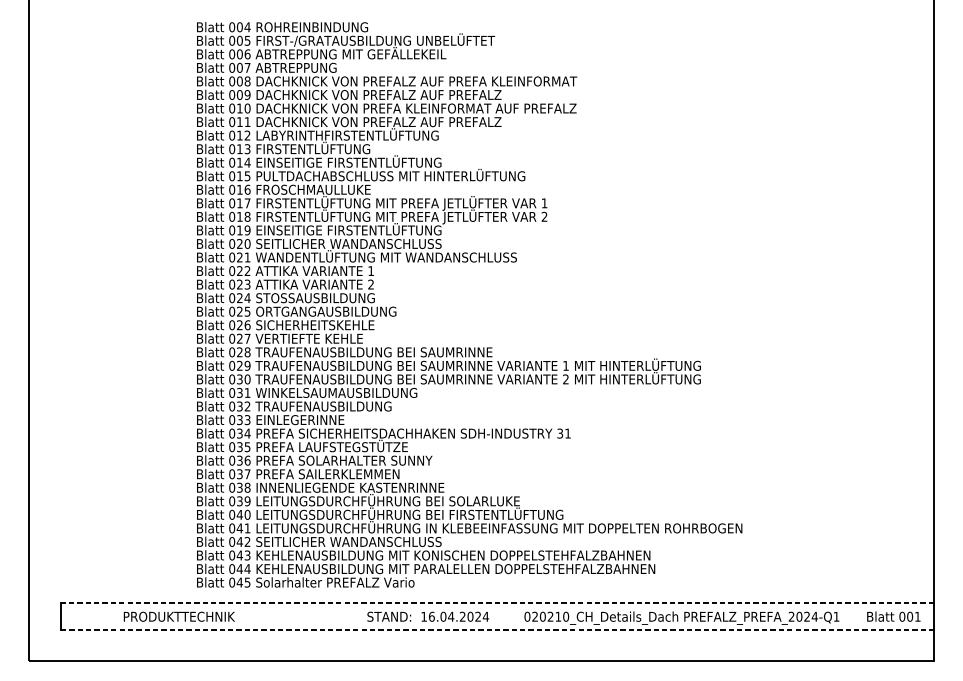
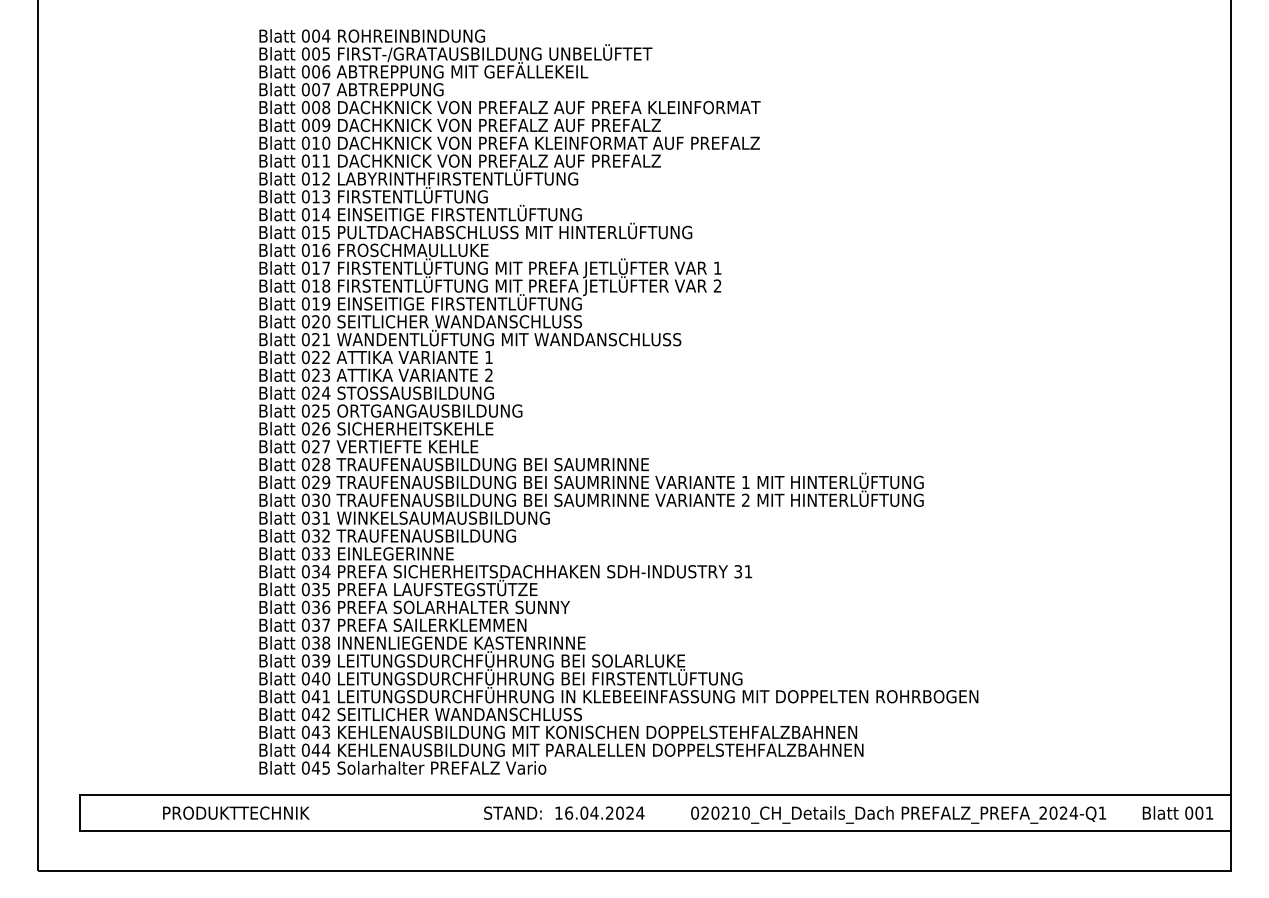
line: (497, 603) -> (655, 795), dashed -> solid
line: (498, 630) -> (656, 831), dashed -> solid

